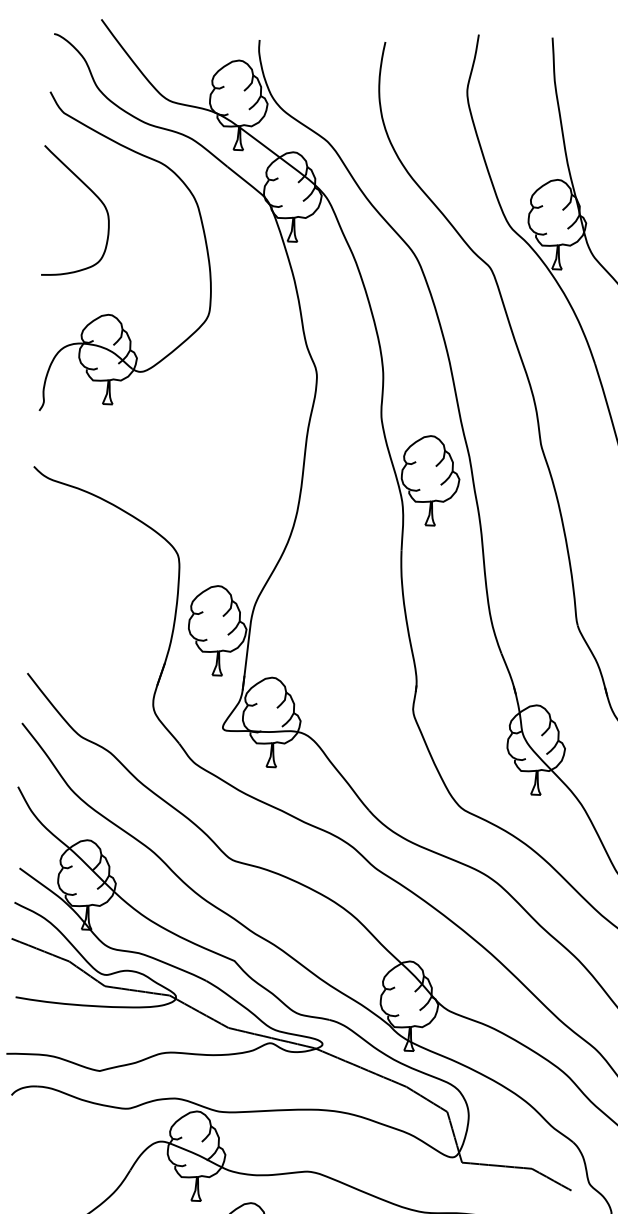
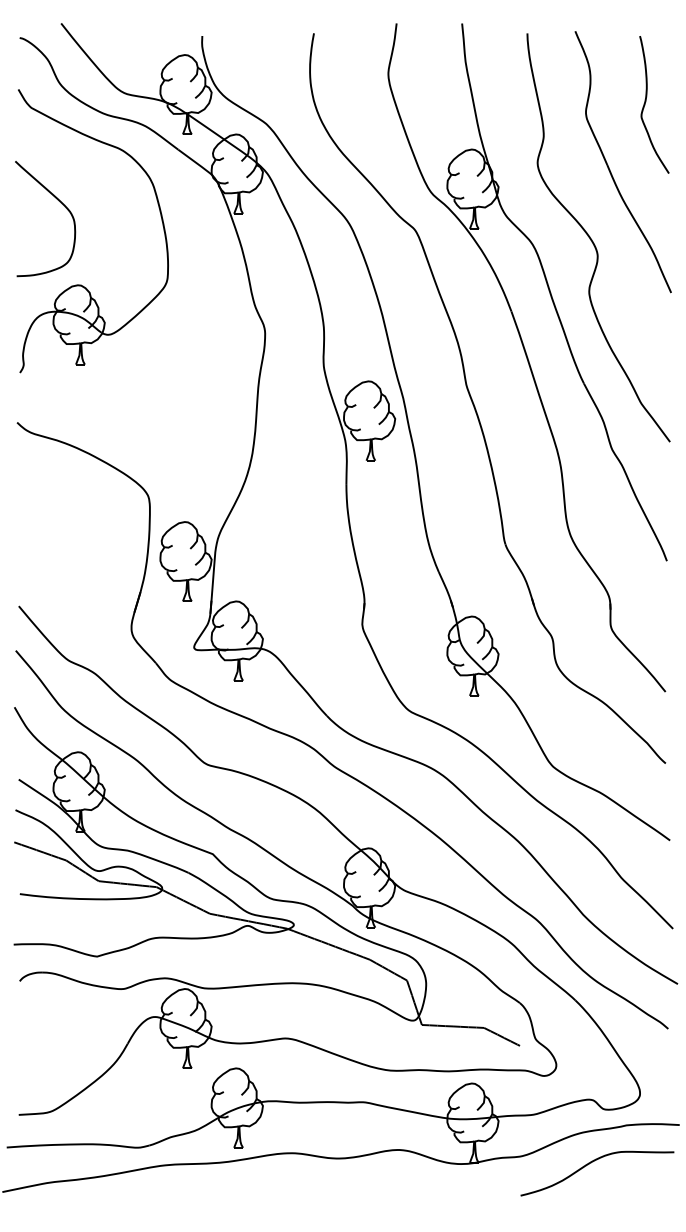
curve: (91, 192) -> (58, 201), moved

